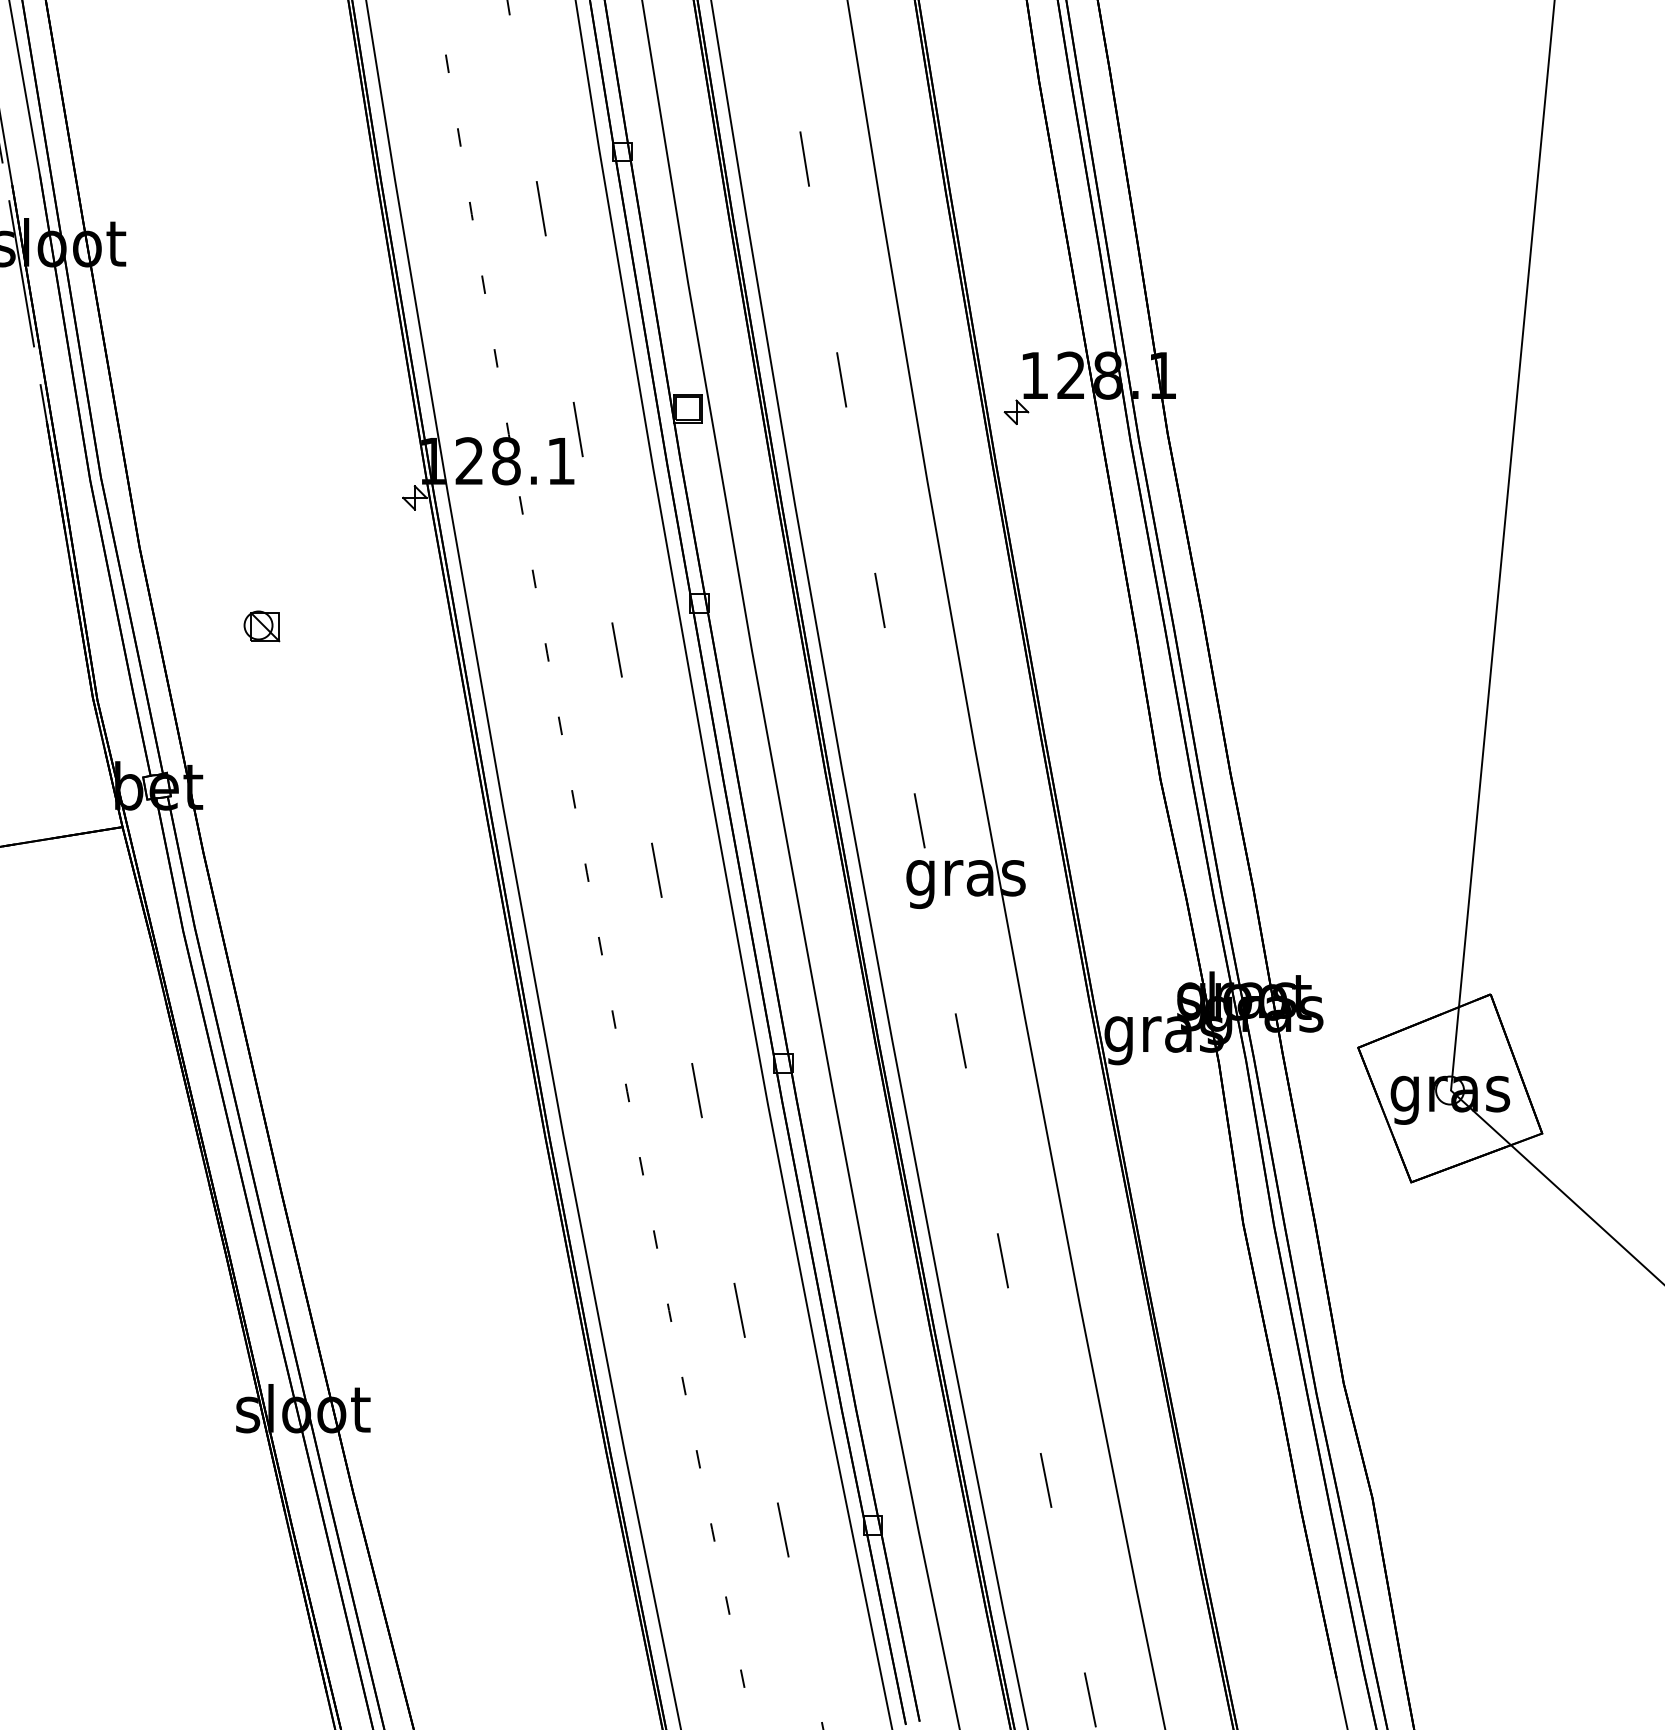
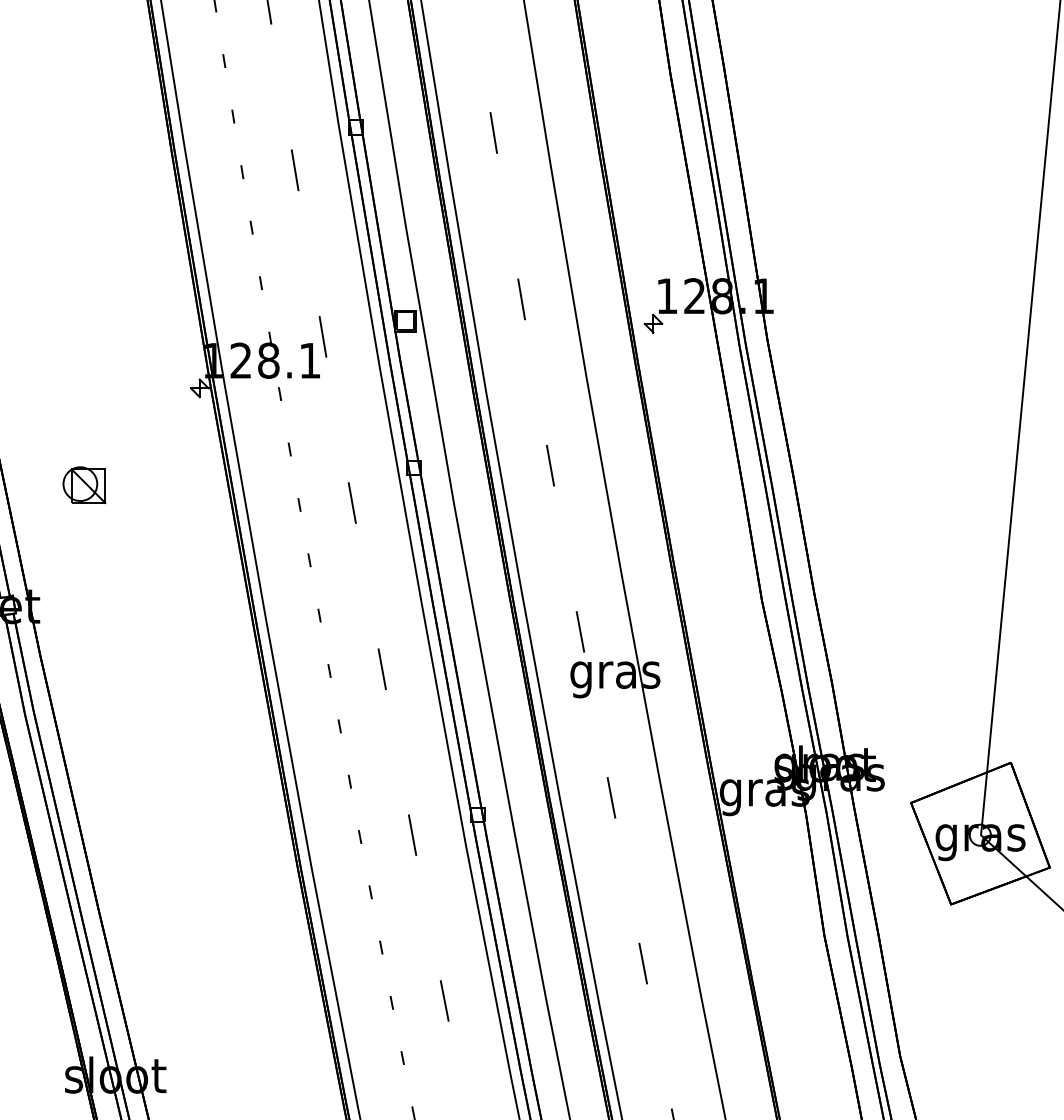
part: (261, 626) -> (84, 485), size x1.6

